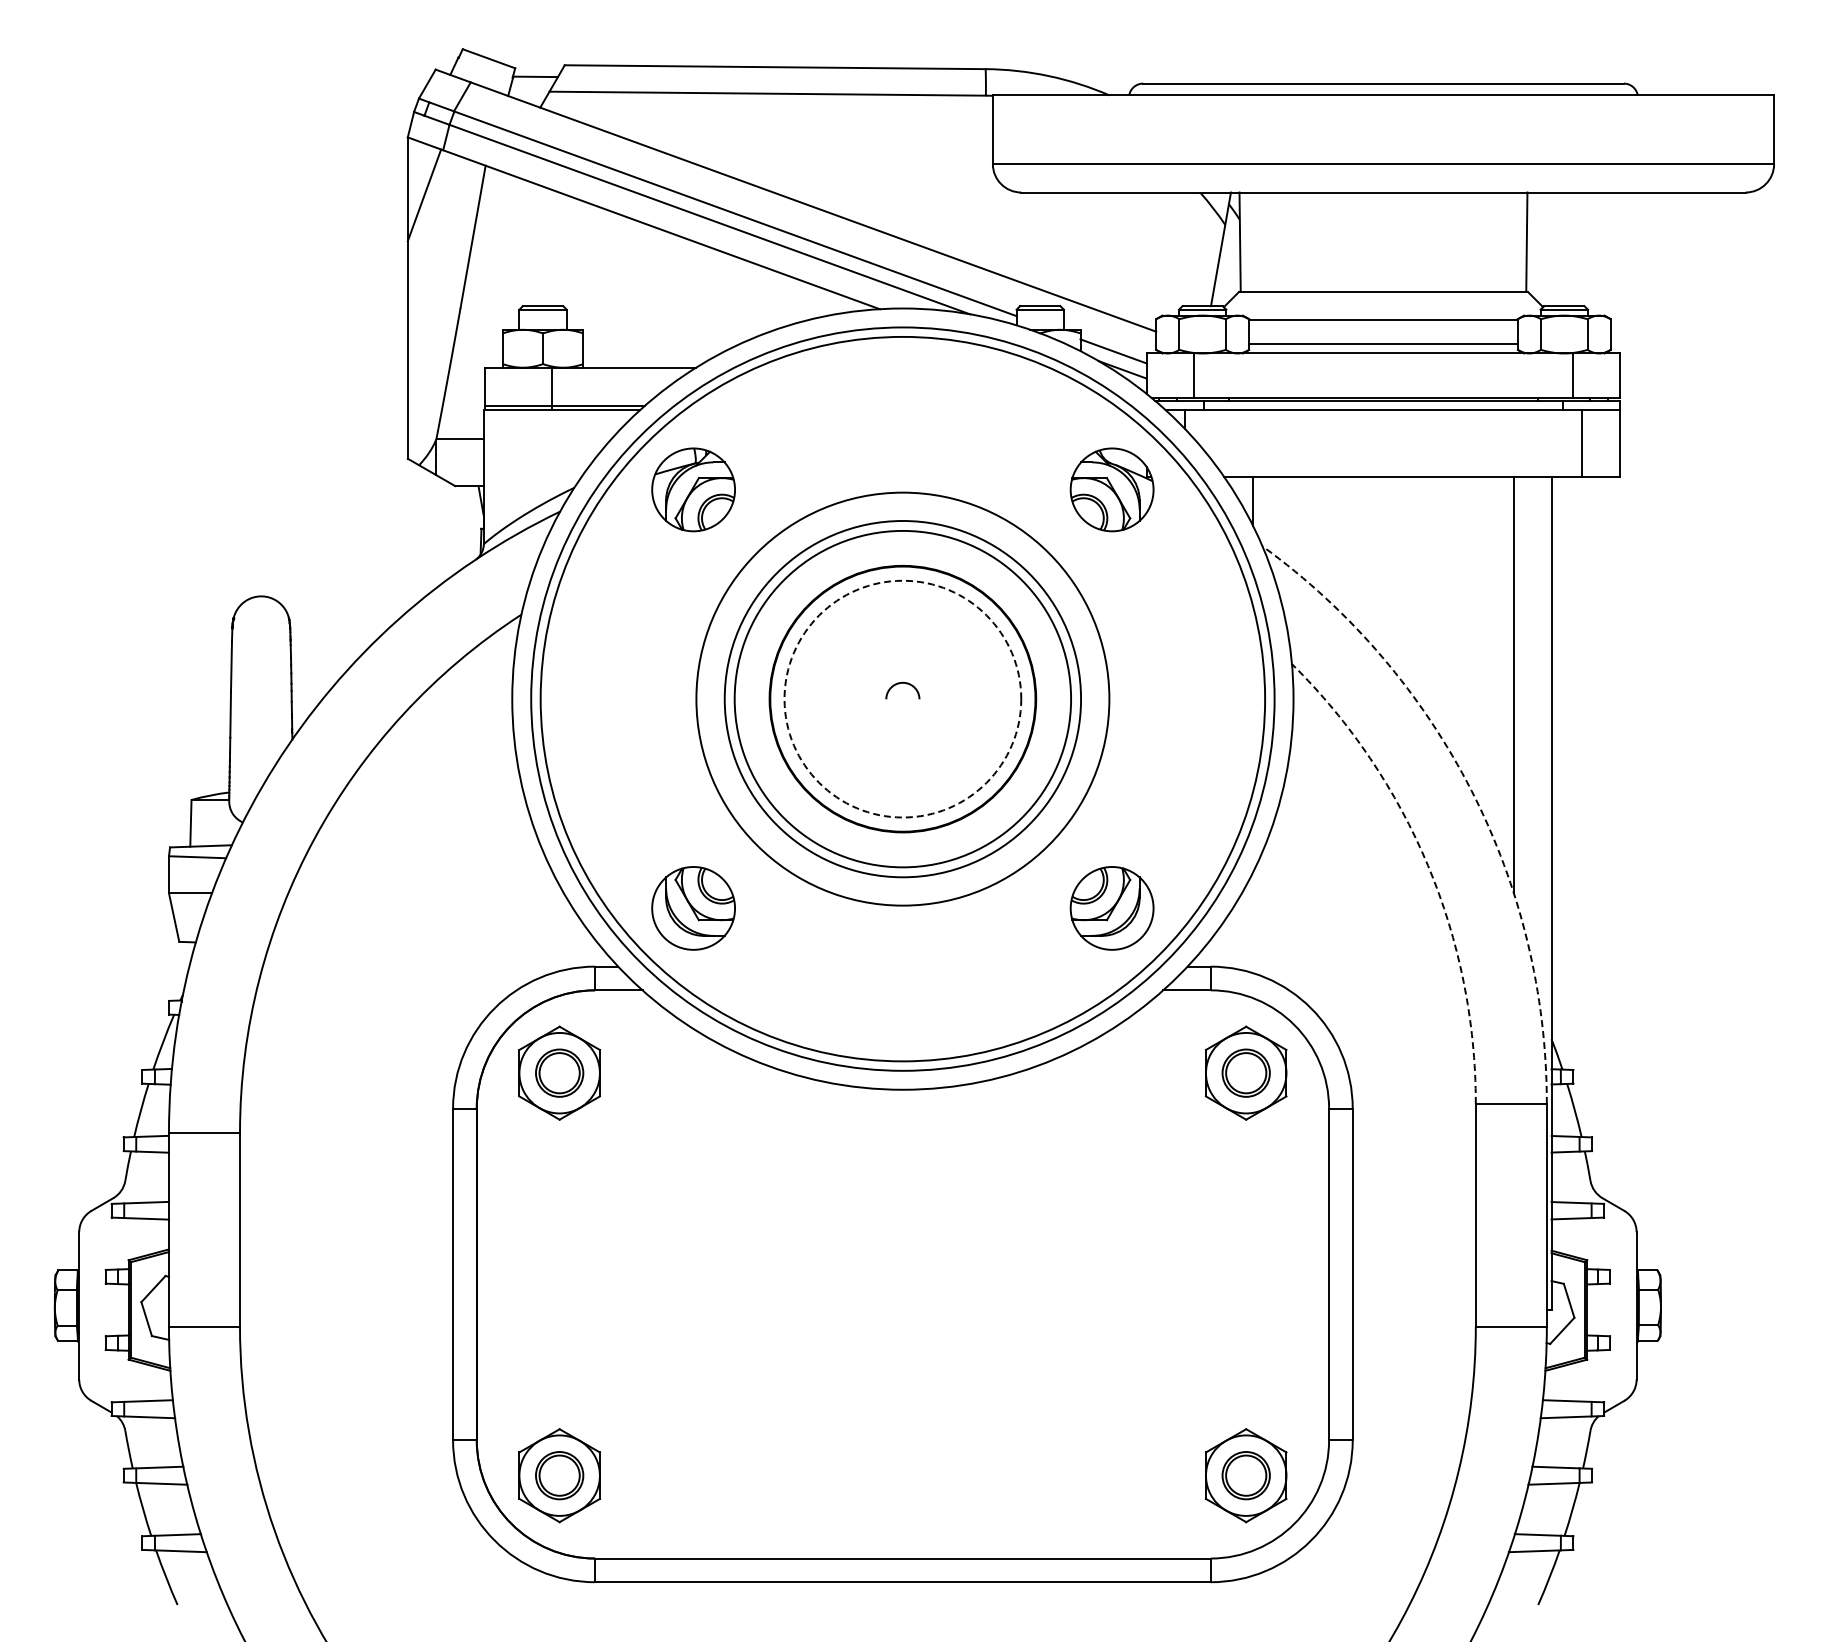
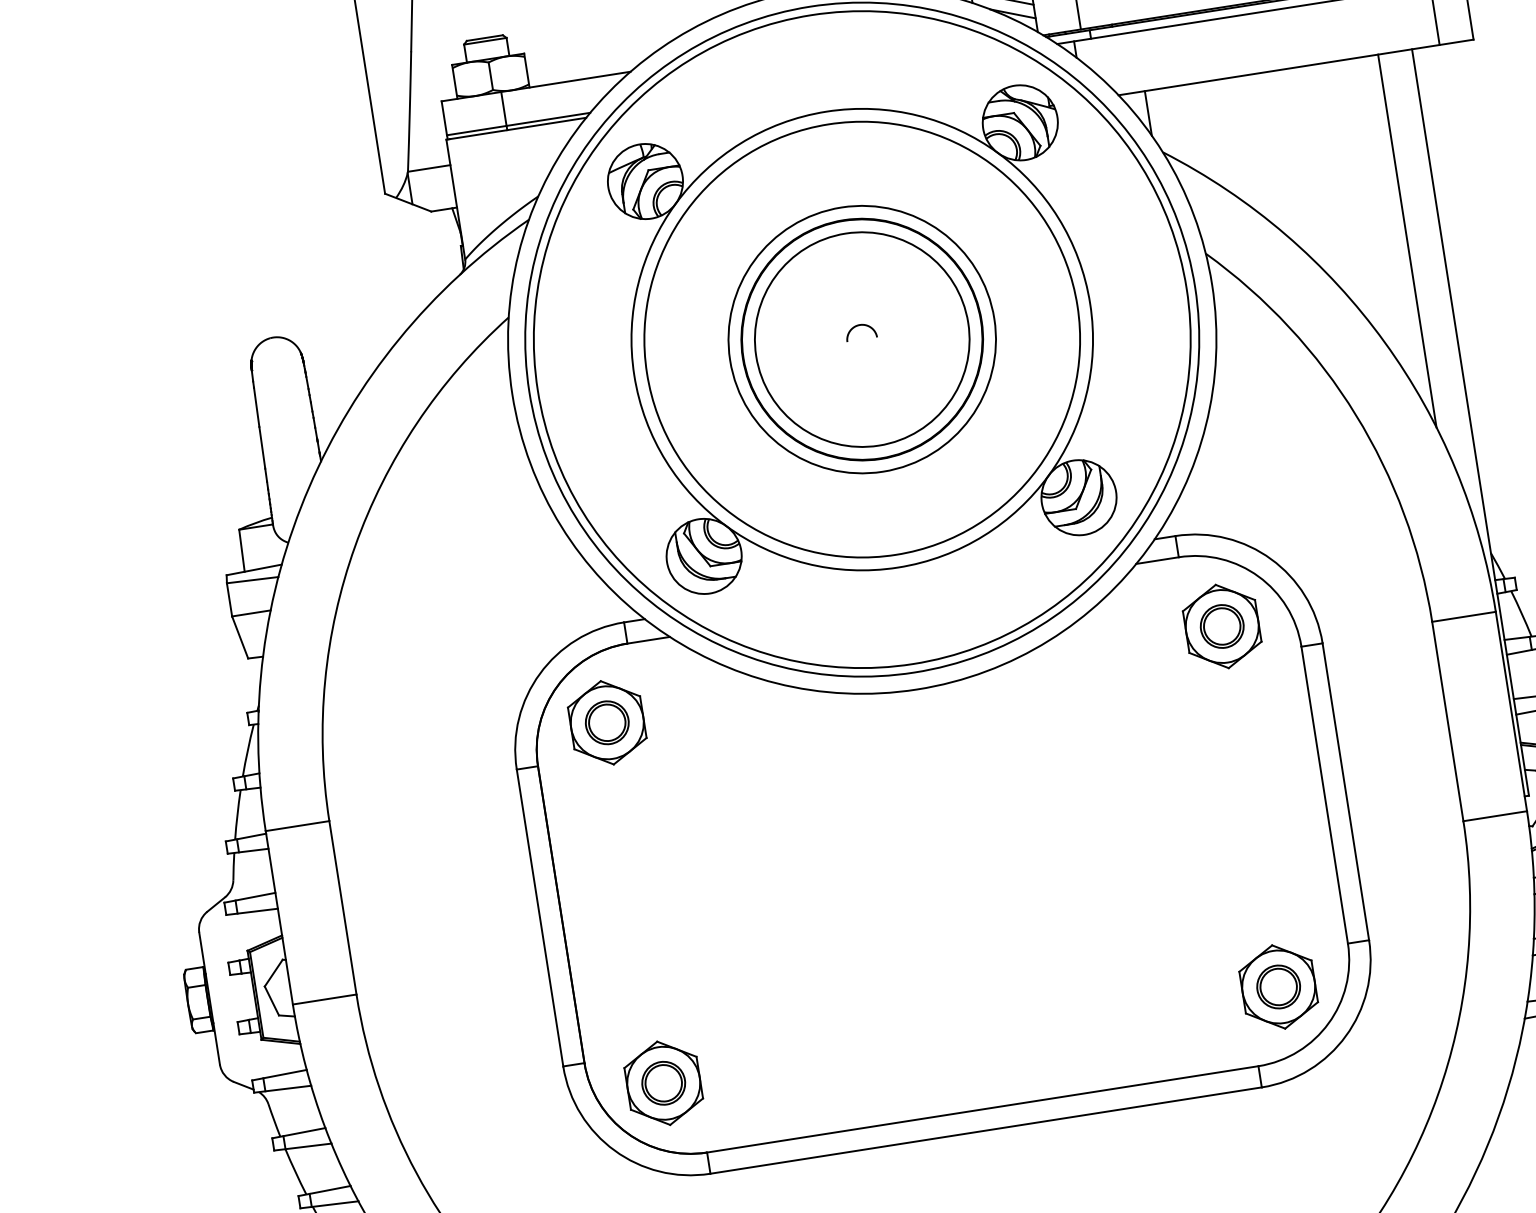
circle: (902, 698) -> (861, 339), dashed -> solid
circle: (902, 698) -> (861, 339), size x0.71
circle: (902, 698) -> (861, 339), size x1.43
circle: (902, 698) -> (861, 339), size x1.43
arc: (1471, 791) -> (1384, 342), dashed -> solid
arc: (1428, 865) -> (1356, 414), dashed -> solid

